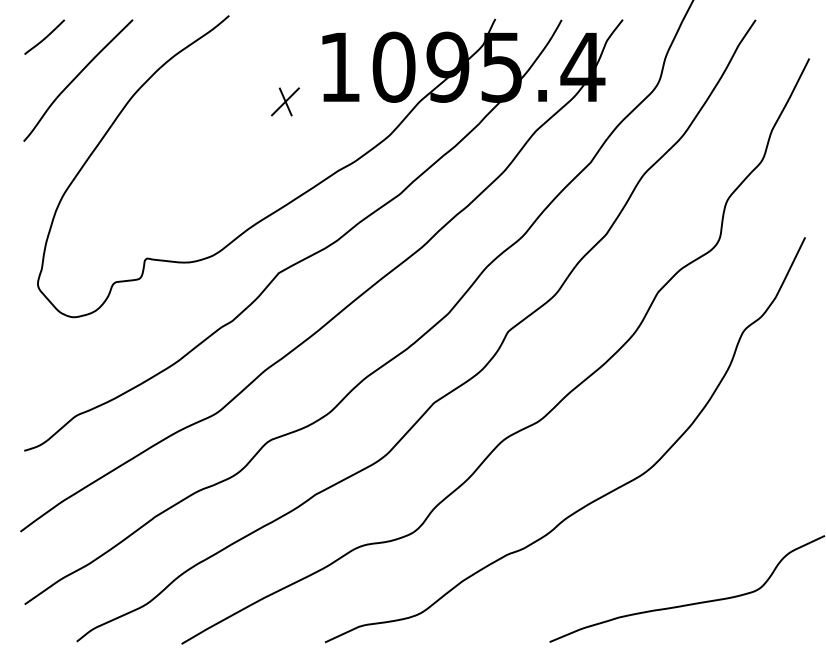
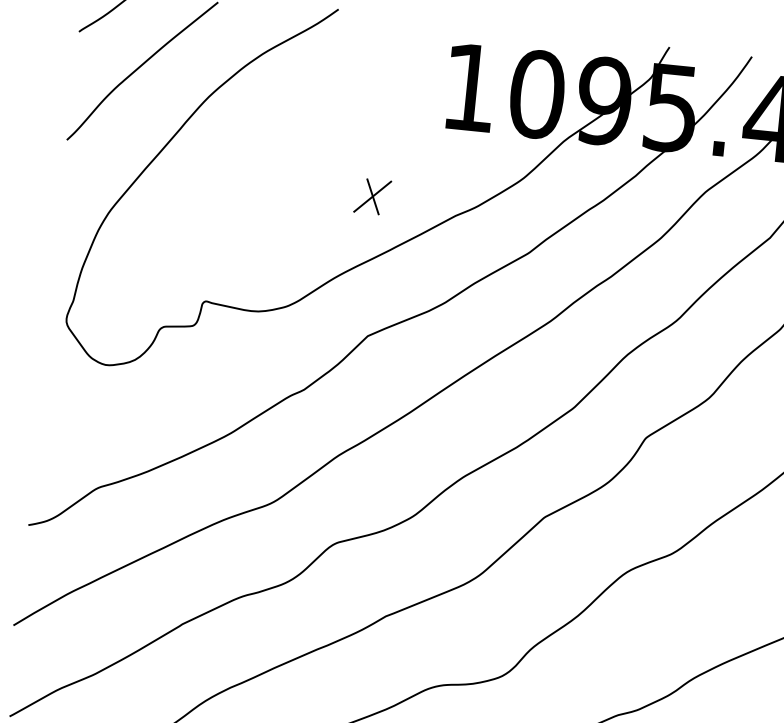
part: (285, 101) -> (372, 196), moved

